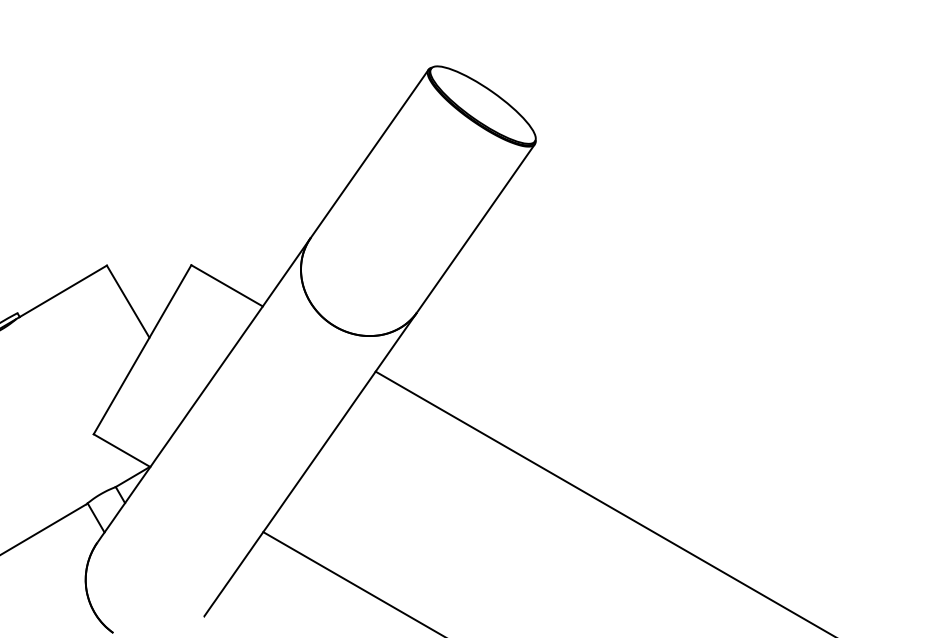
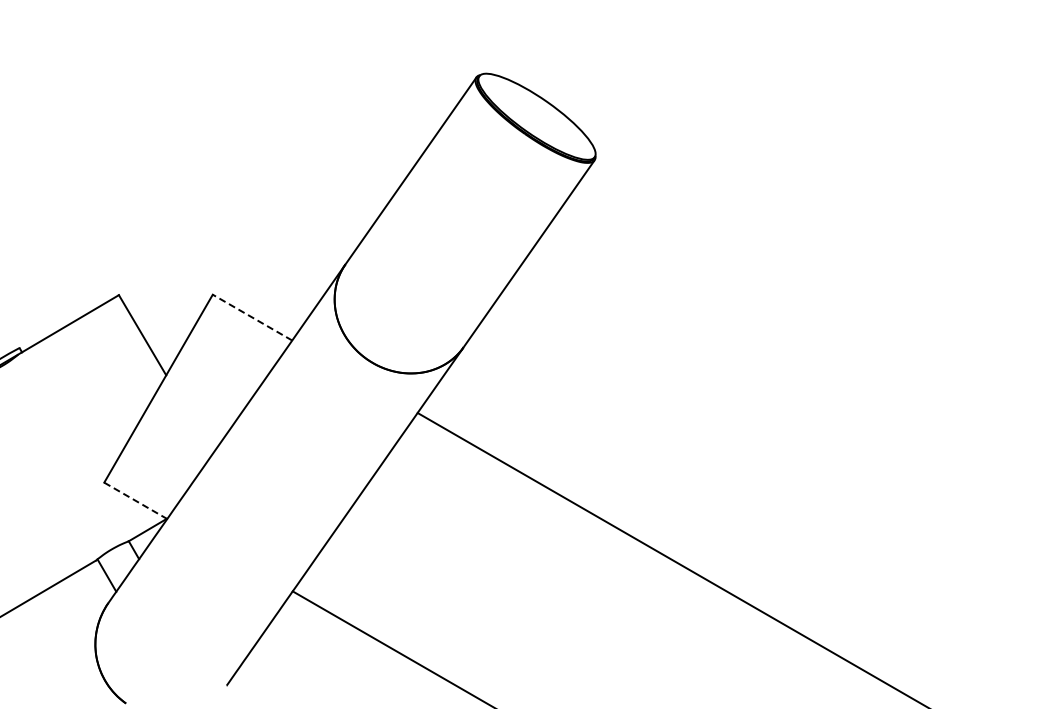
line: (227, 285) -> (252, 317), solid -> dashed
line: (122, 451) -> (136, 501), solid -> dashed

